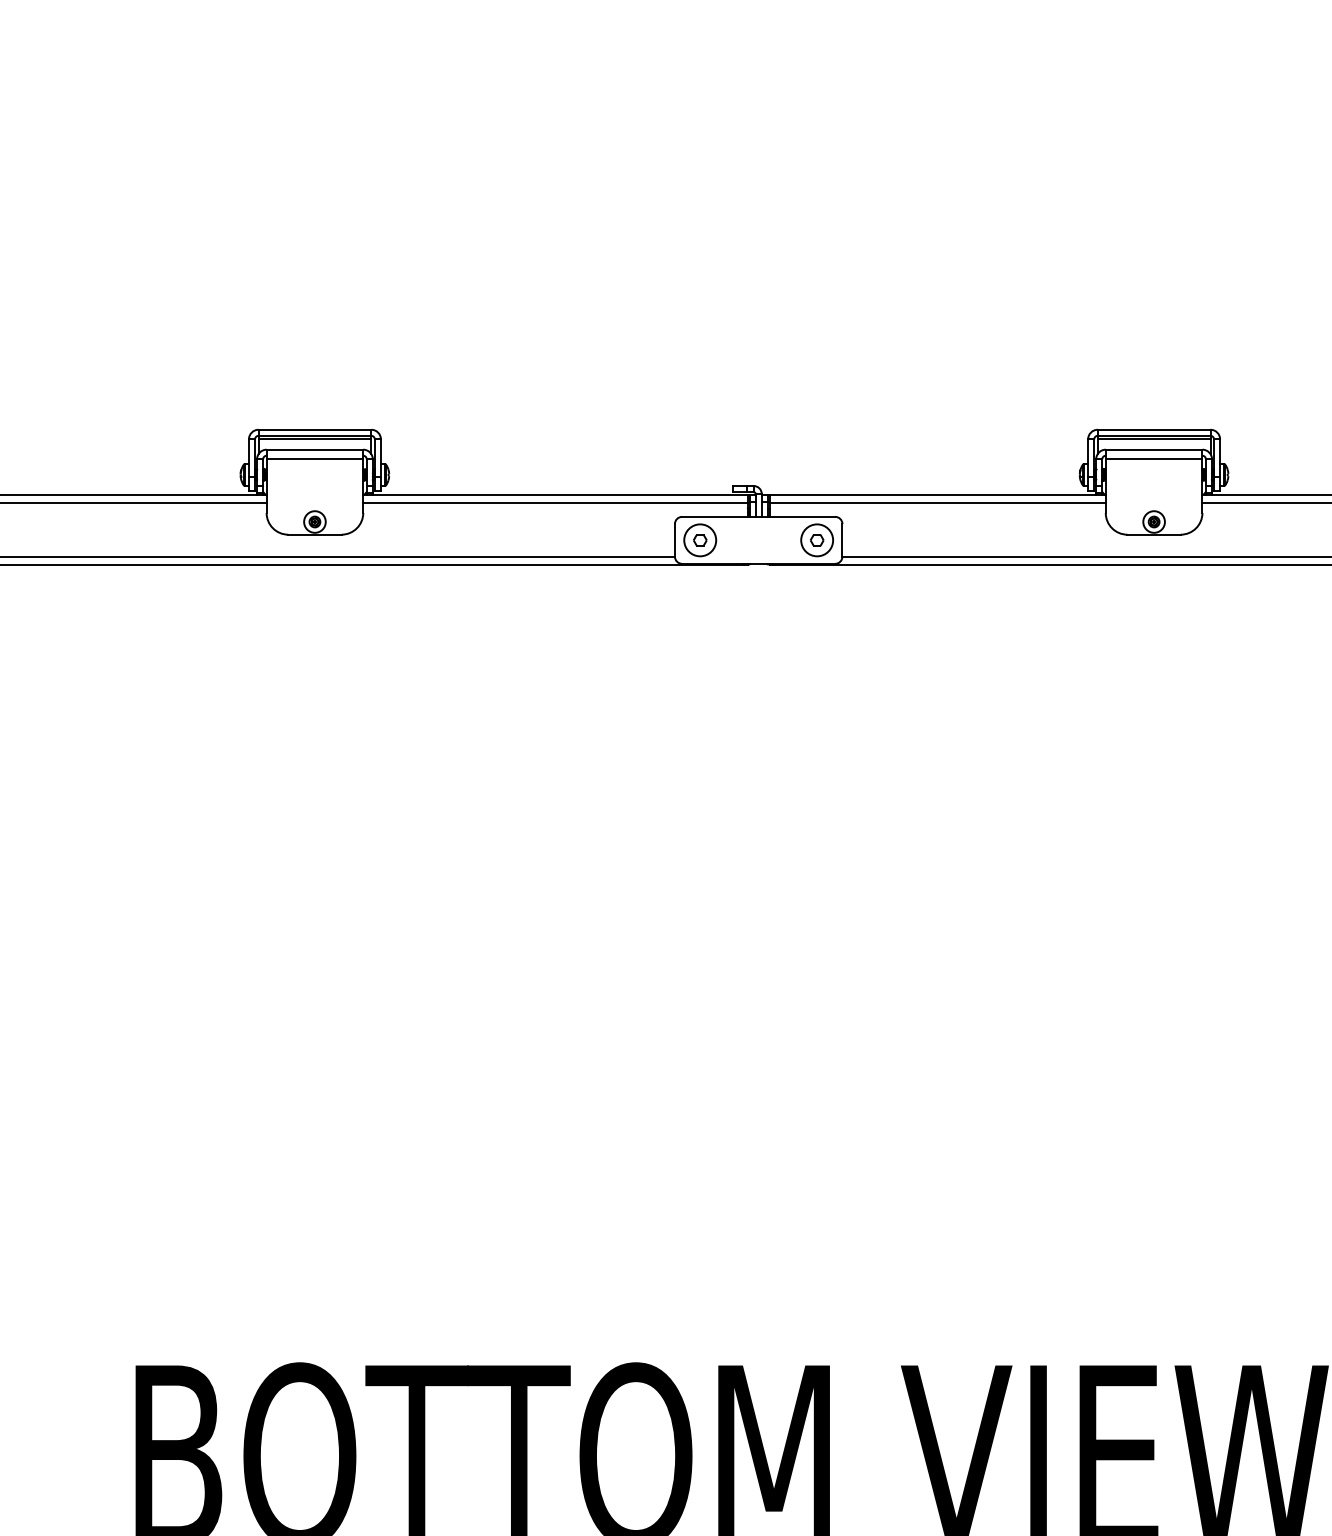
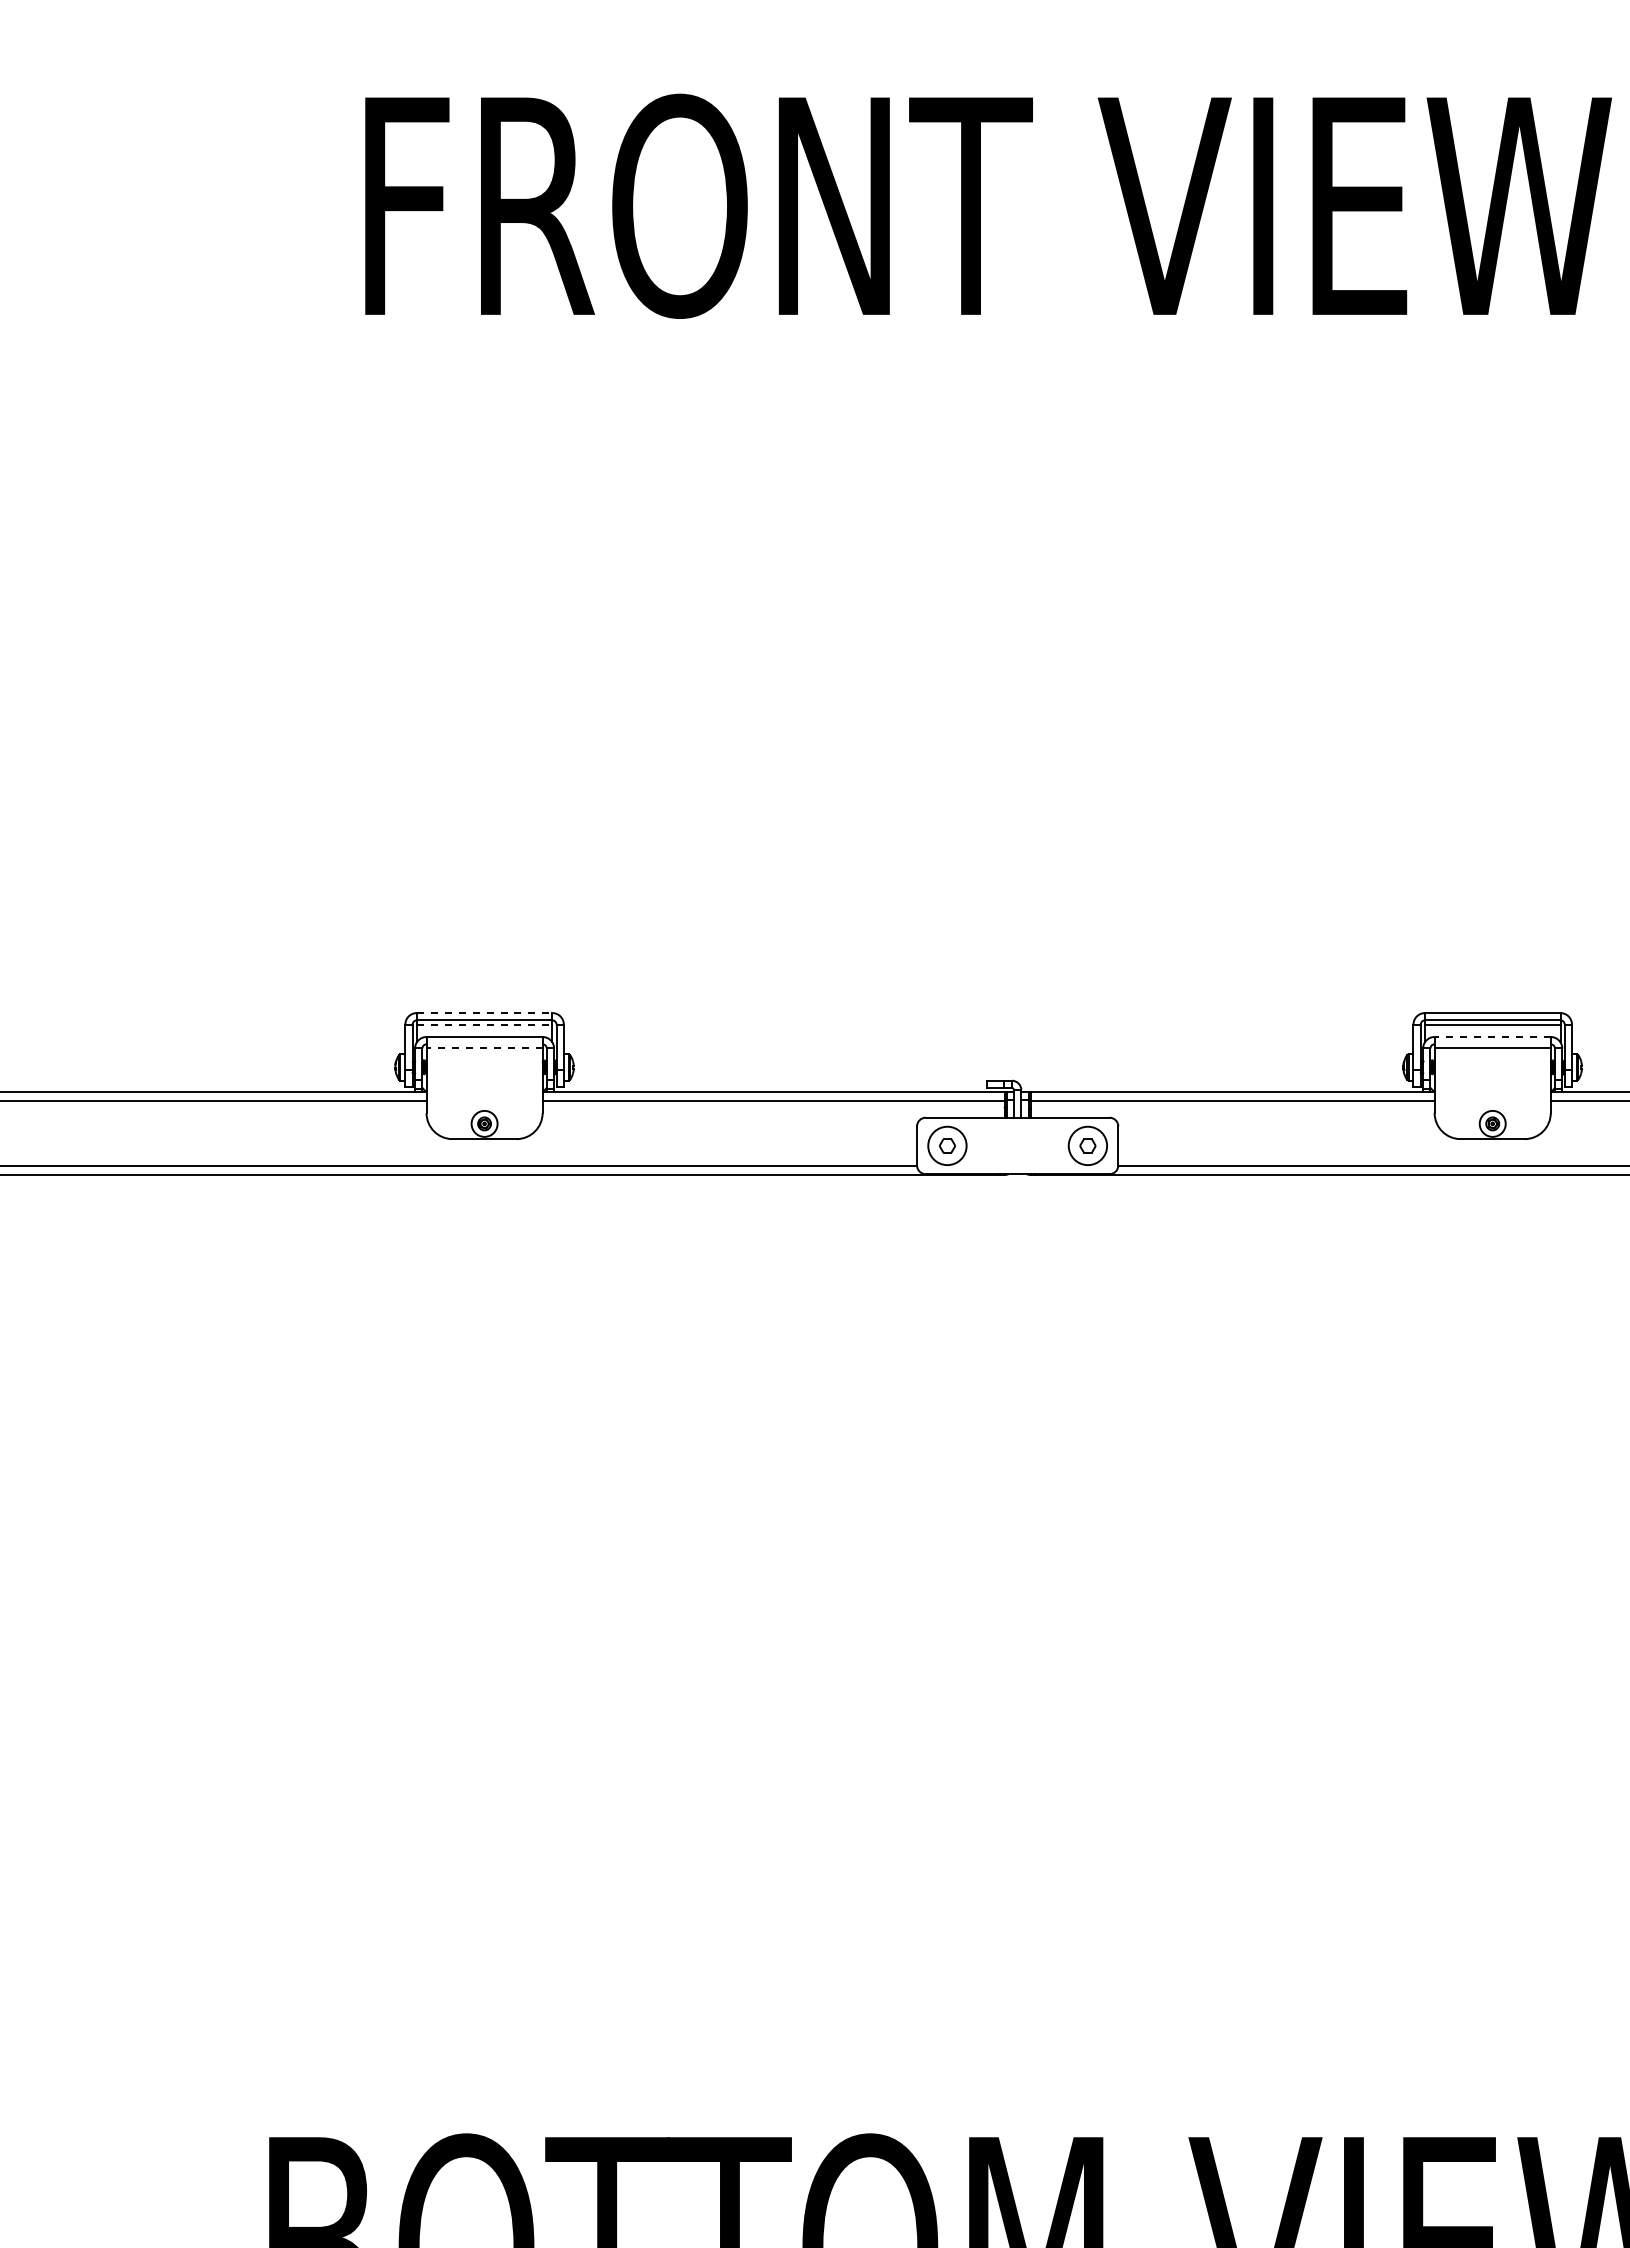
line: (314, 430) -> (484, 1013), solid -> dashed
line: (314, 439) -> (484, 1024), solid -> dashed
line: (1153, 450) -> (1492, 1037), solid -> dashed
line: (314, 459) -> (484, 1048), solid -> dashed

